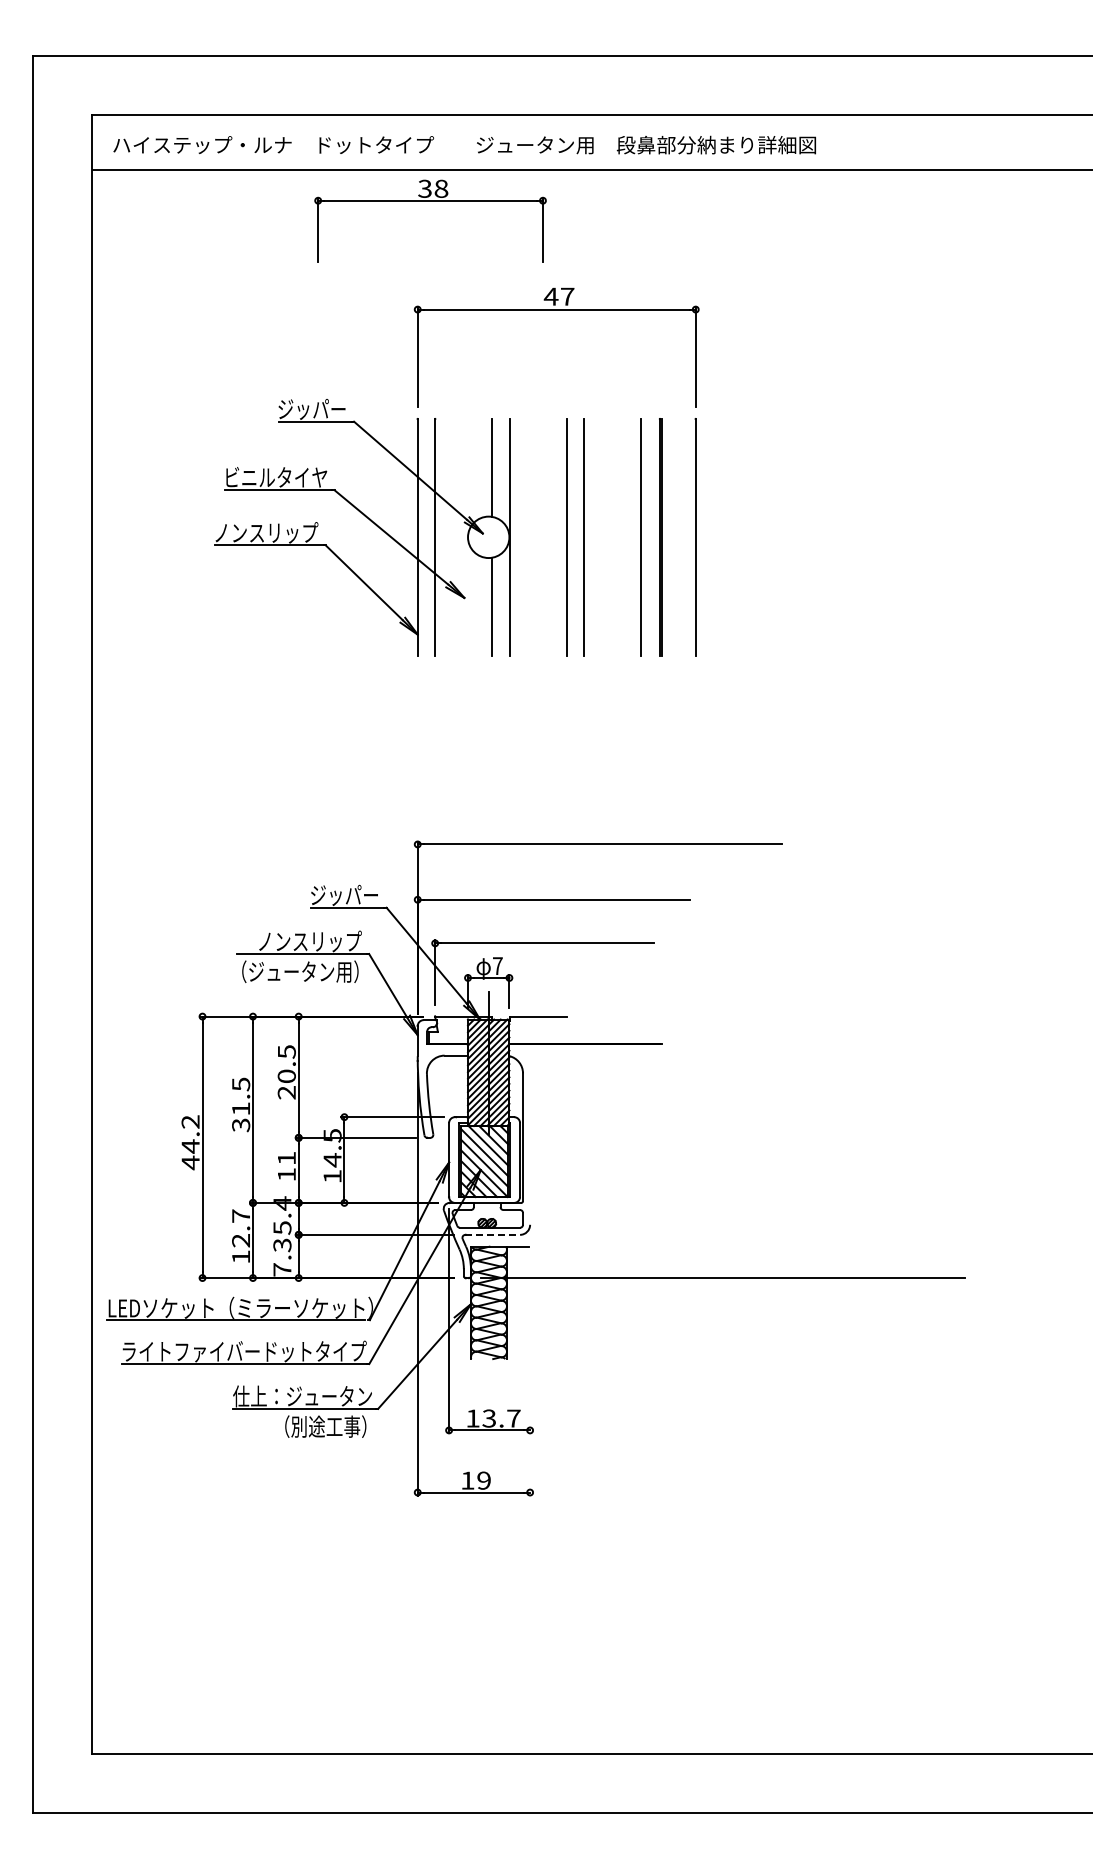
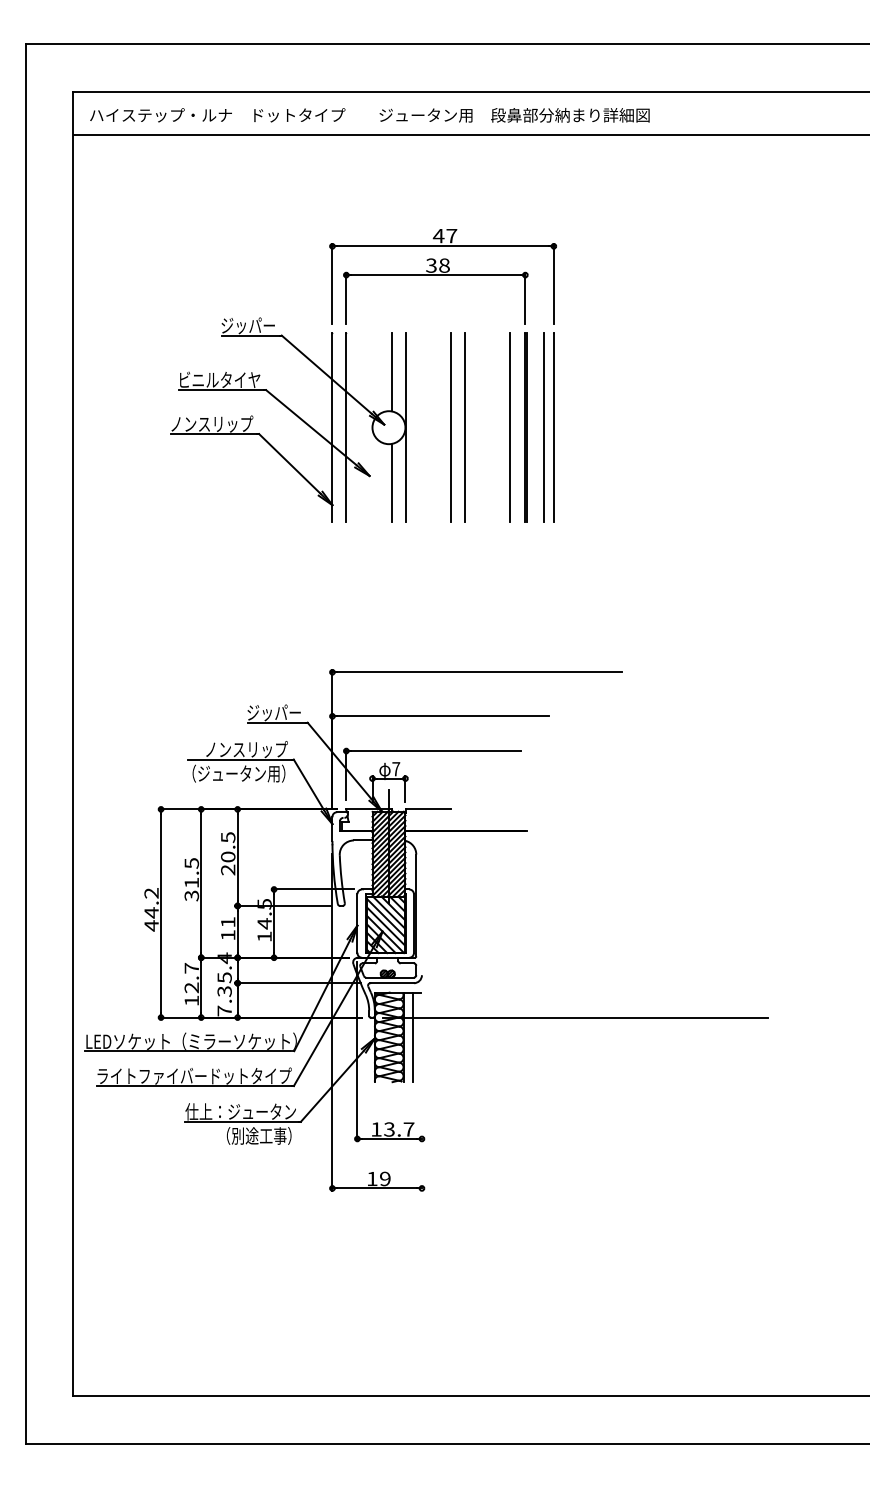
part: (430, 201) -> (435, 275), moved
line: (683, 537) -> (544, 427), added
line: (493, 1234) -> (392, 982), dashed -> solid
line: (518, 1302) -> (412, 1037), added

